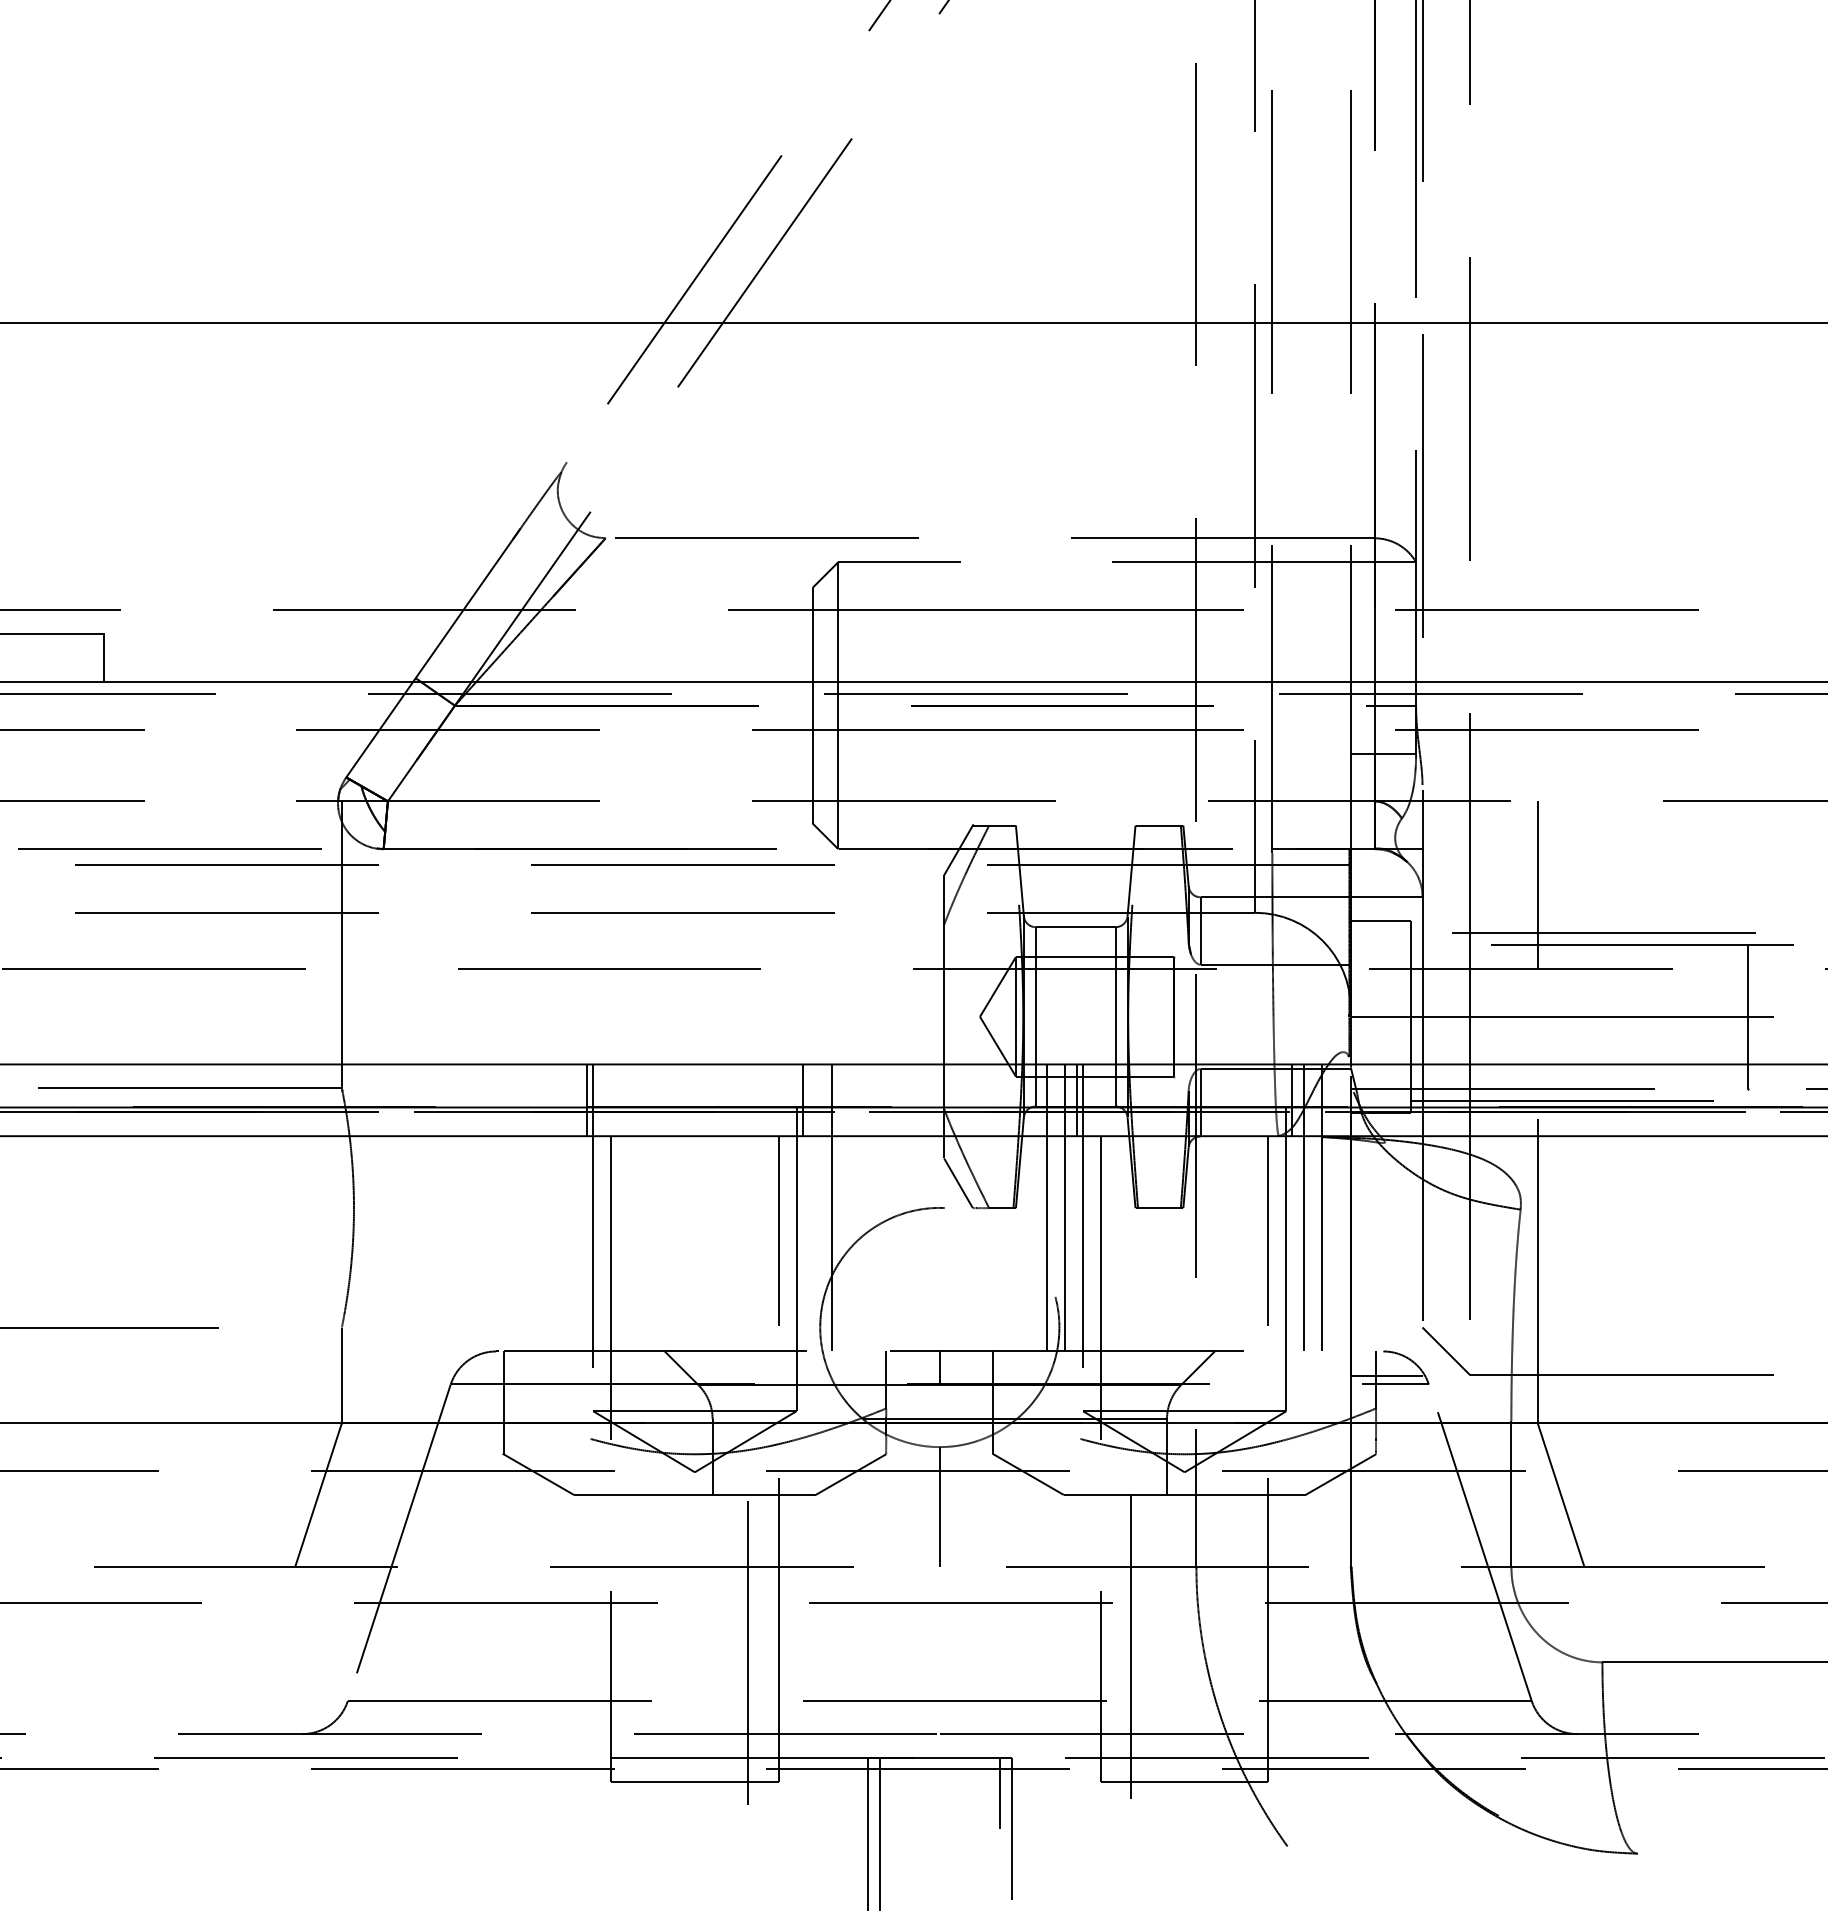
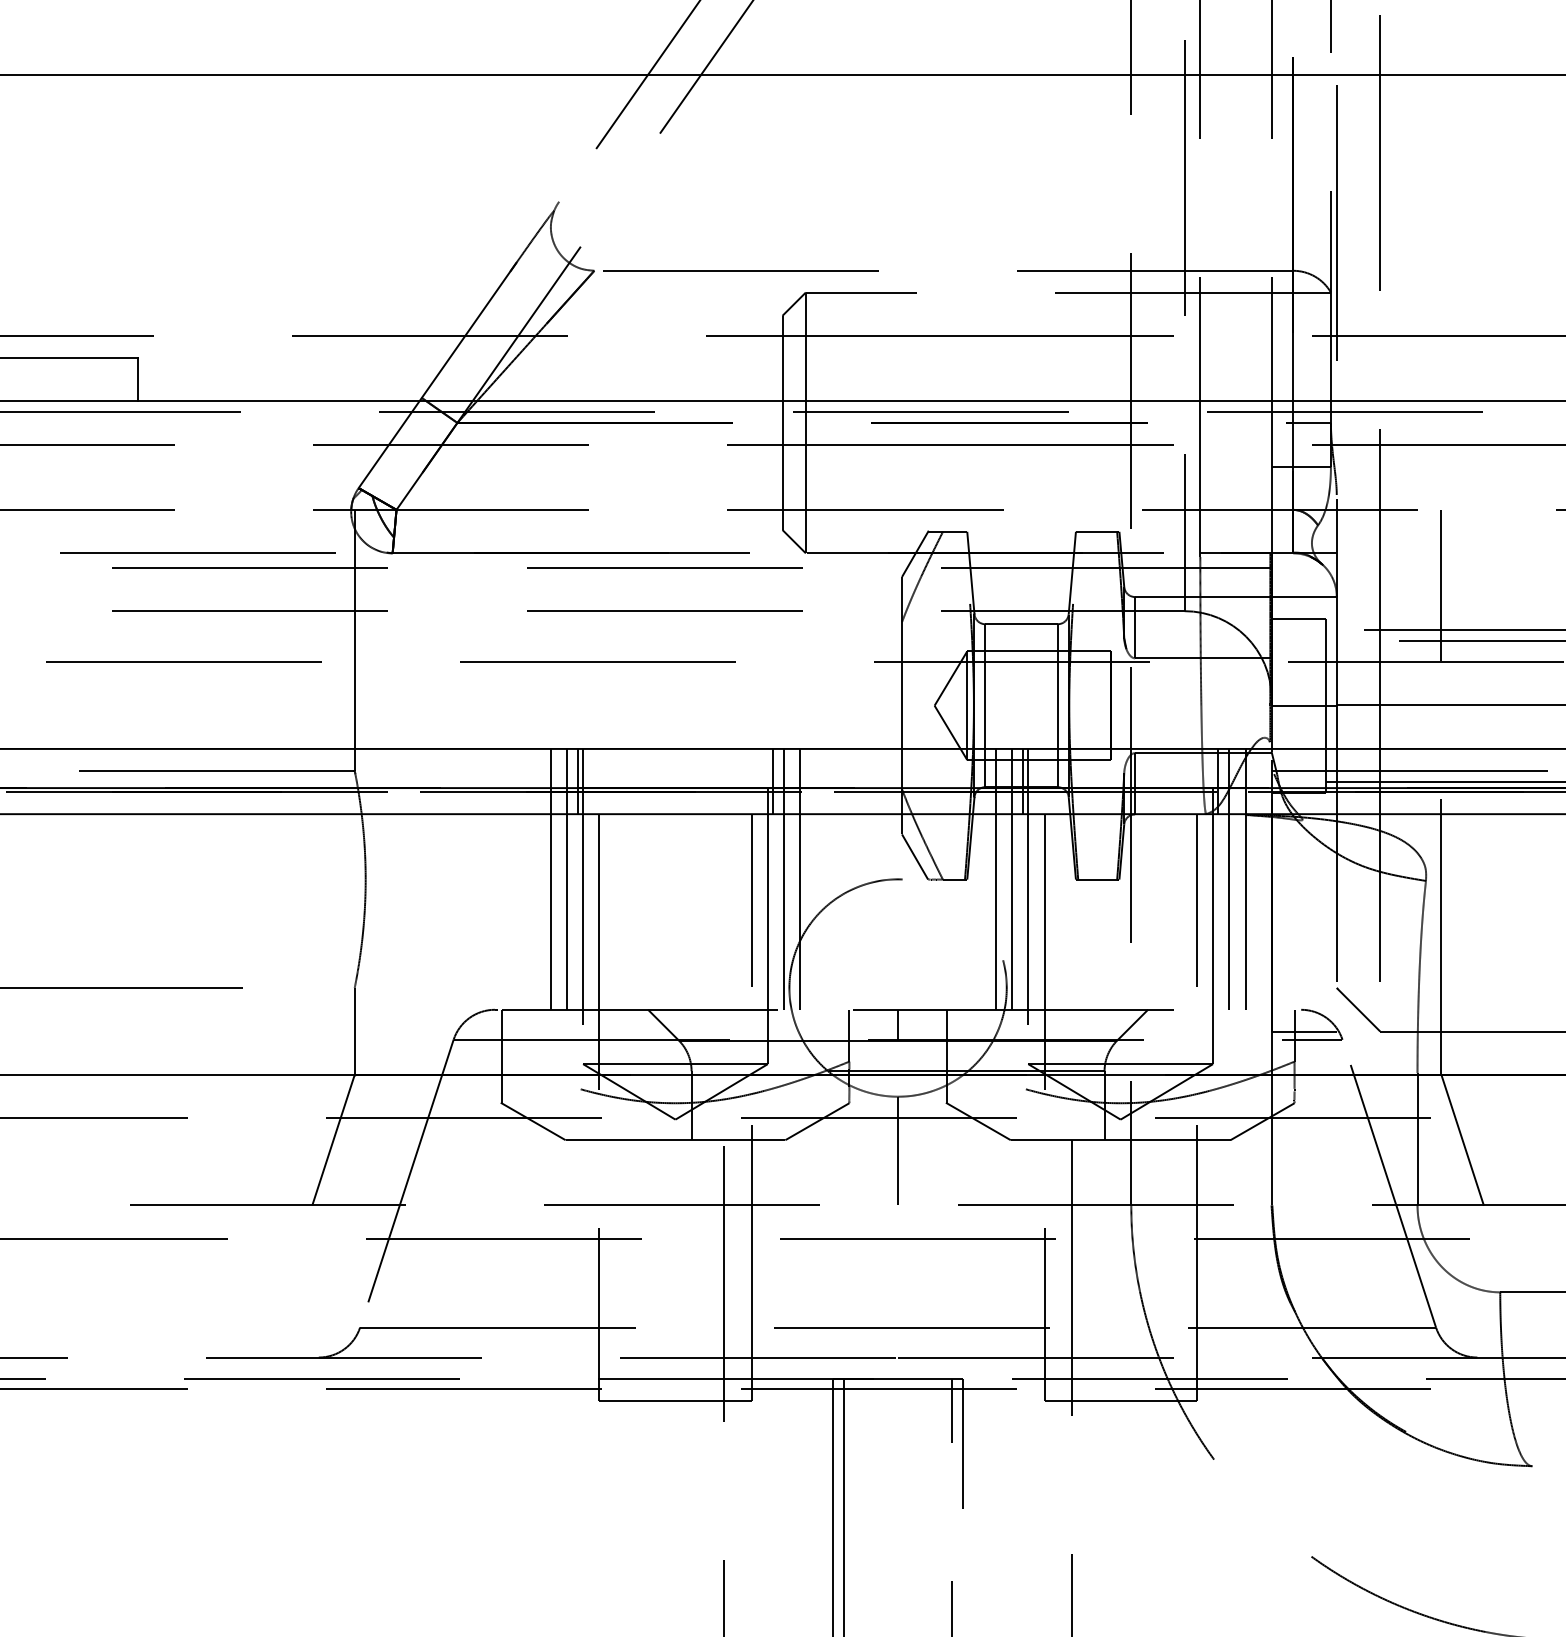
line: (557, 1207) -> (550, 878), added
line: (575, 1207) -> (566, 878), added
line: (814, 1207) -> (784, 878), added

